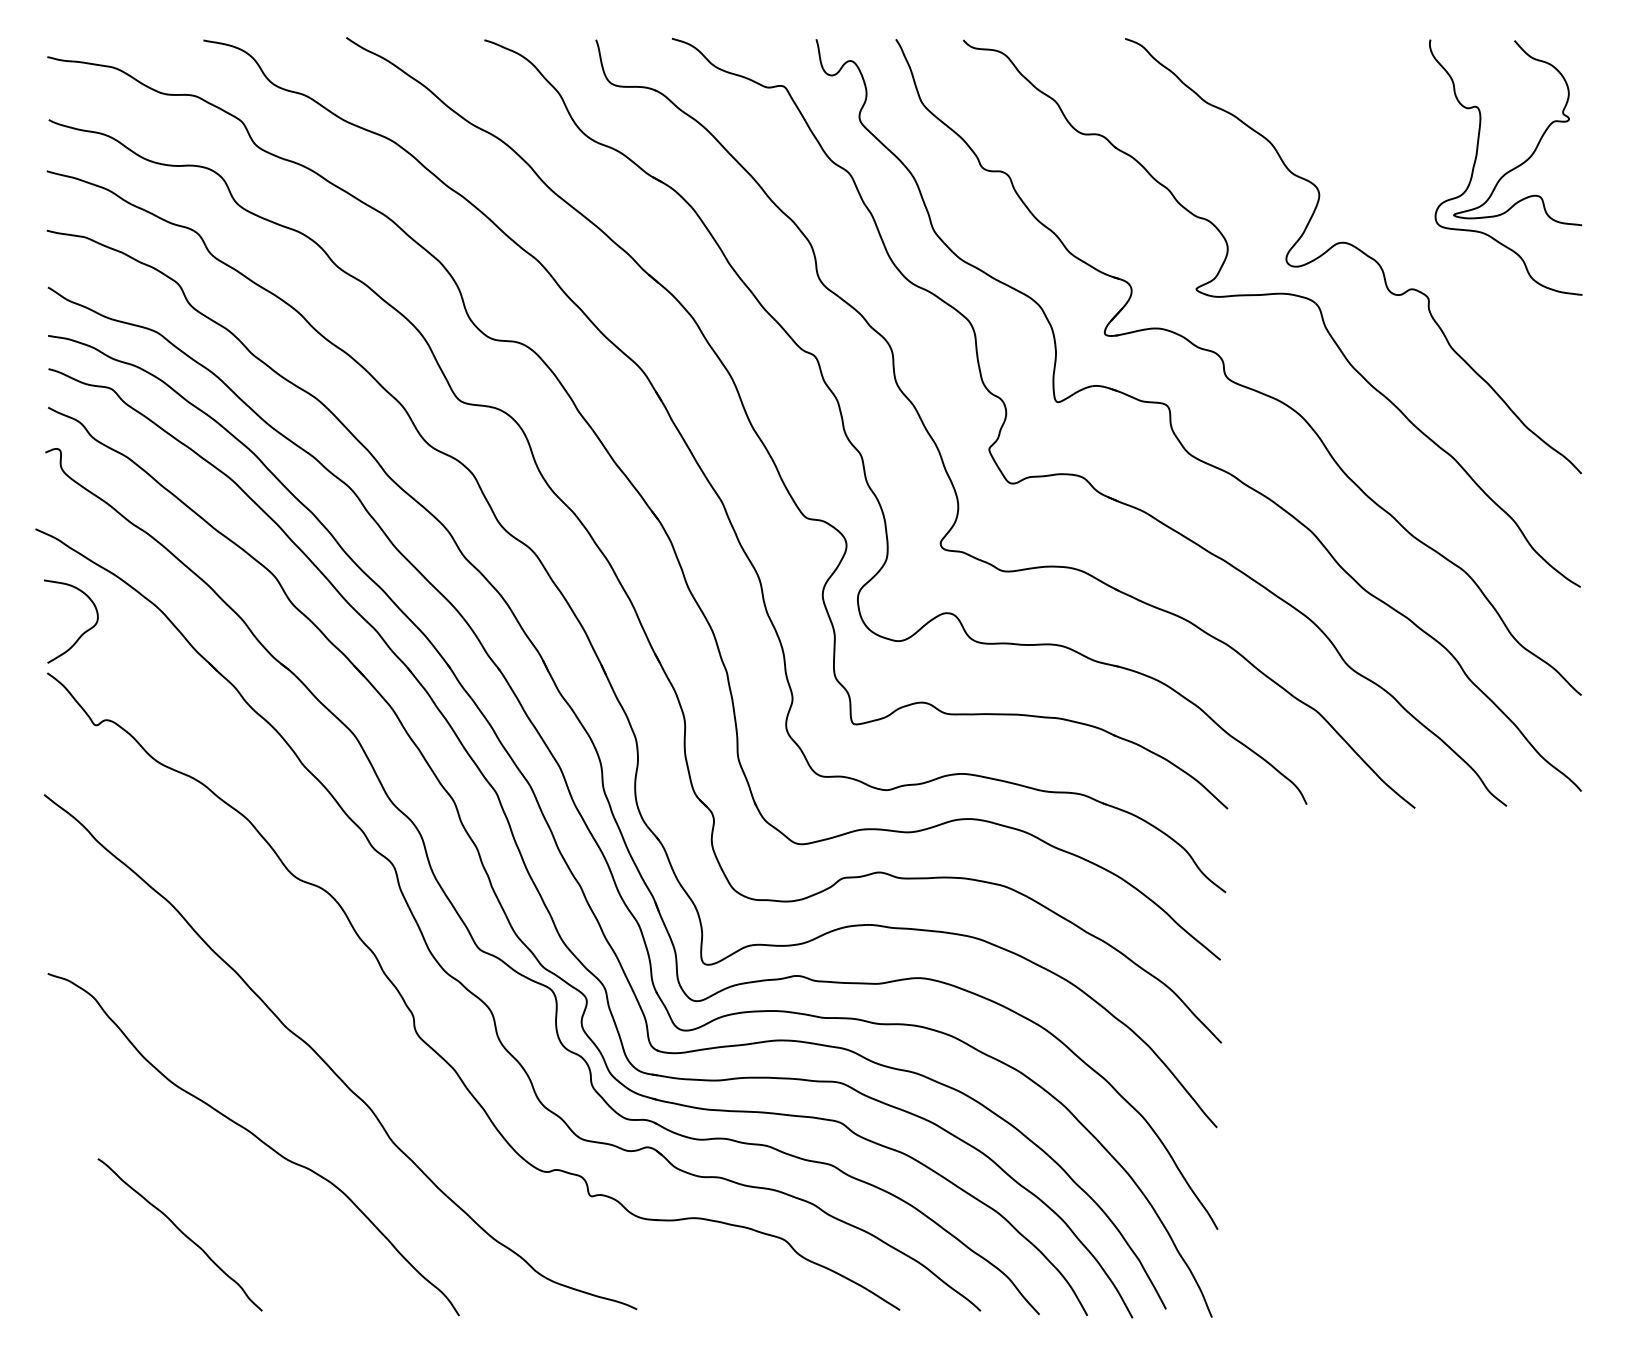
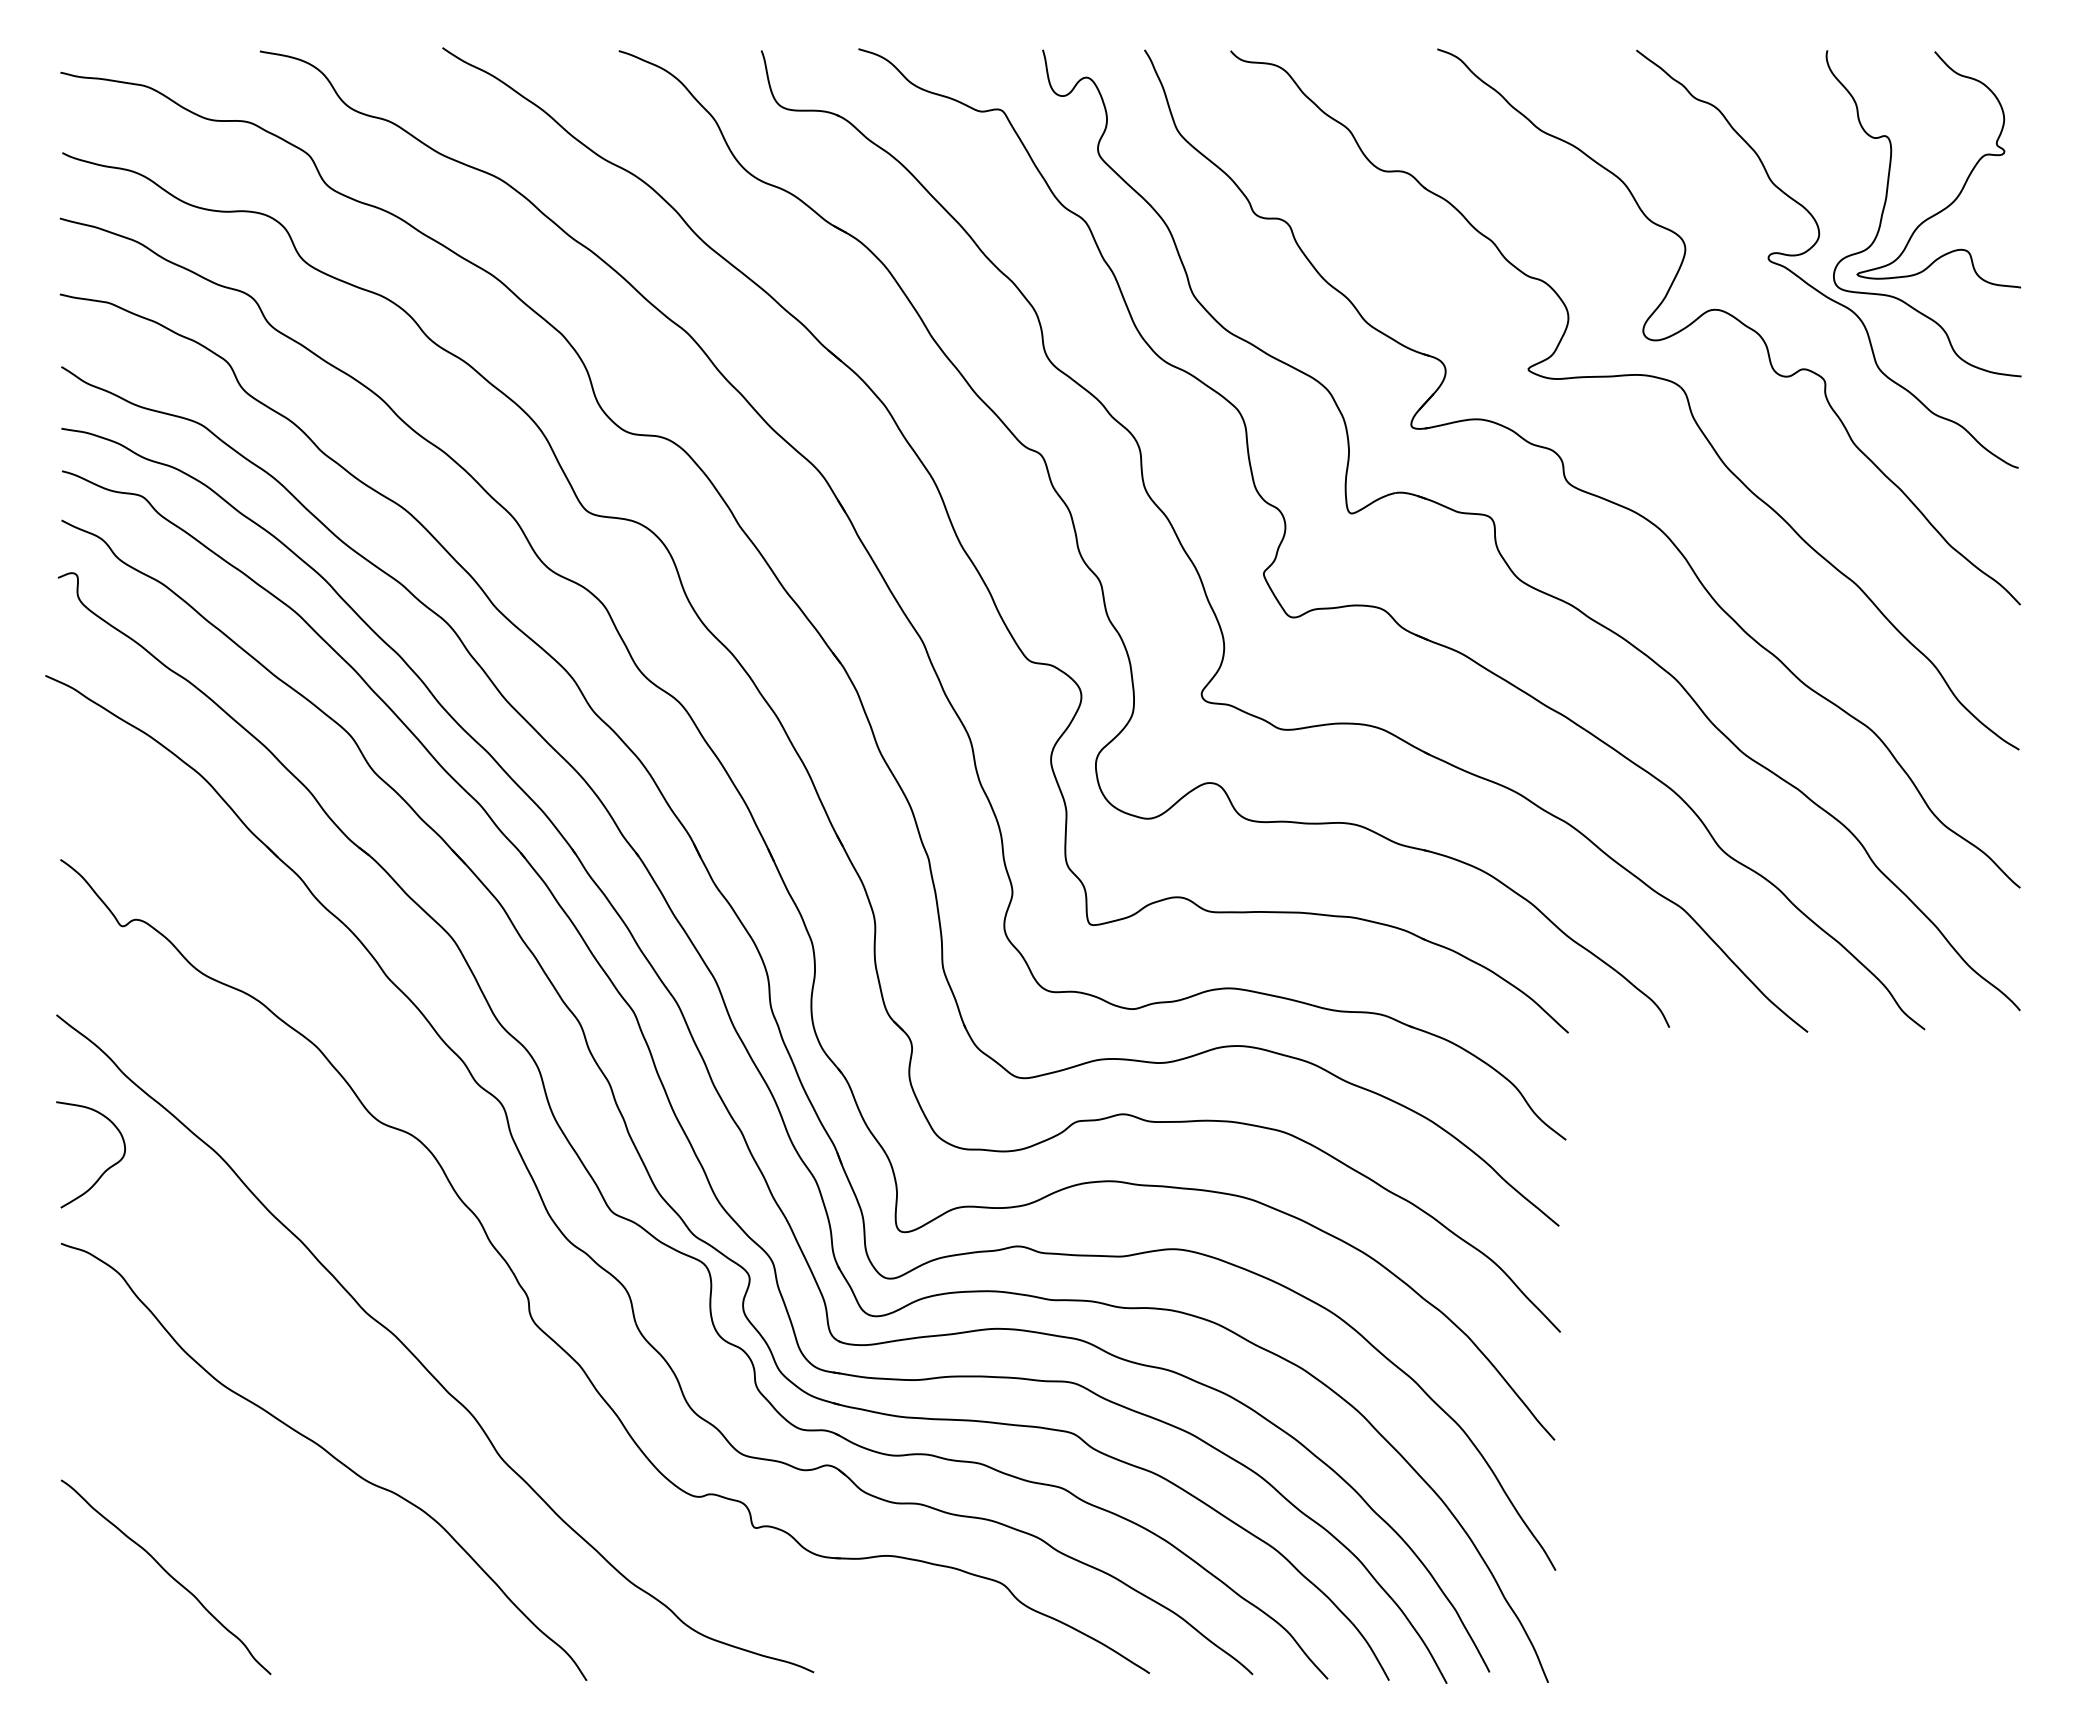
curve: (1420, 193) -> (1814, 246), added
curve: (83, 633) -> (106, 1169), moved
curve: (181, 1232) -> (167, 1574), moved

